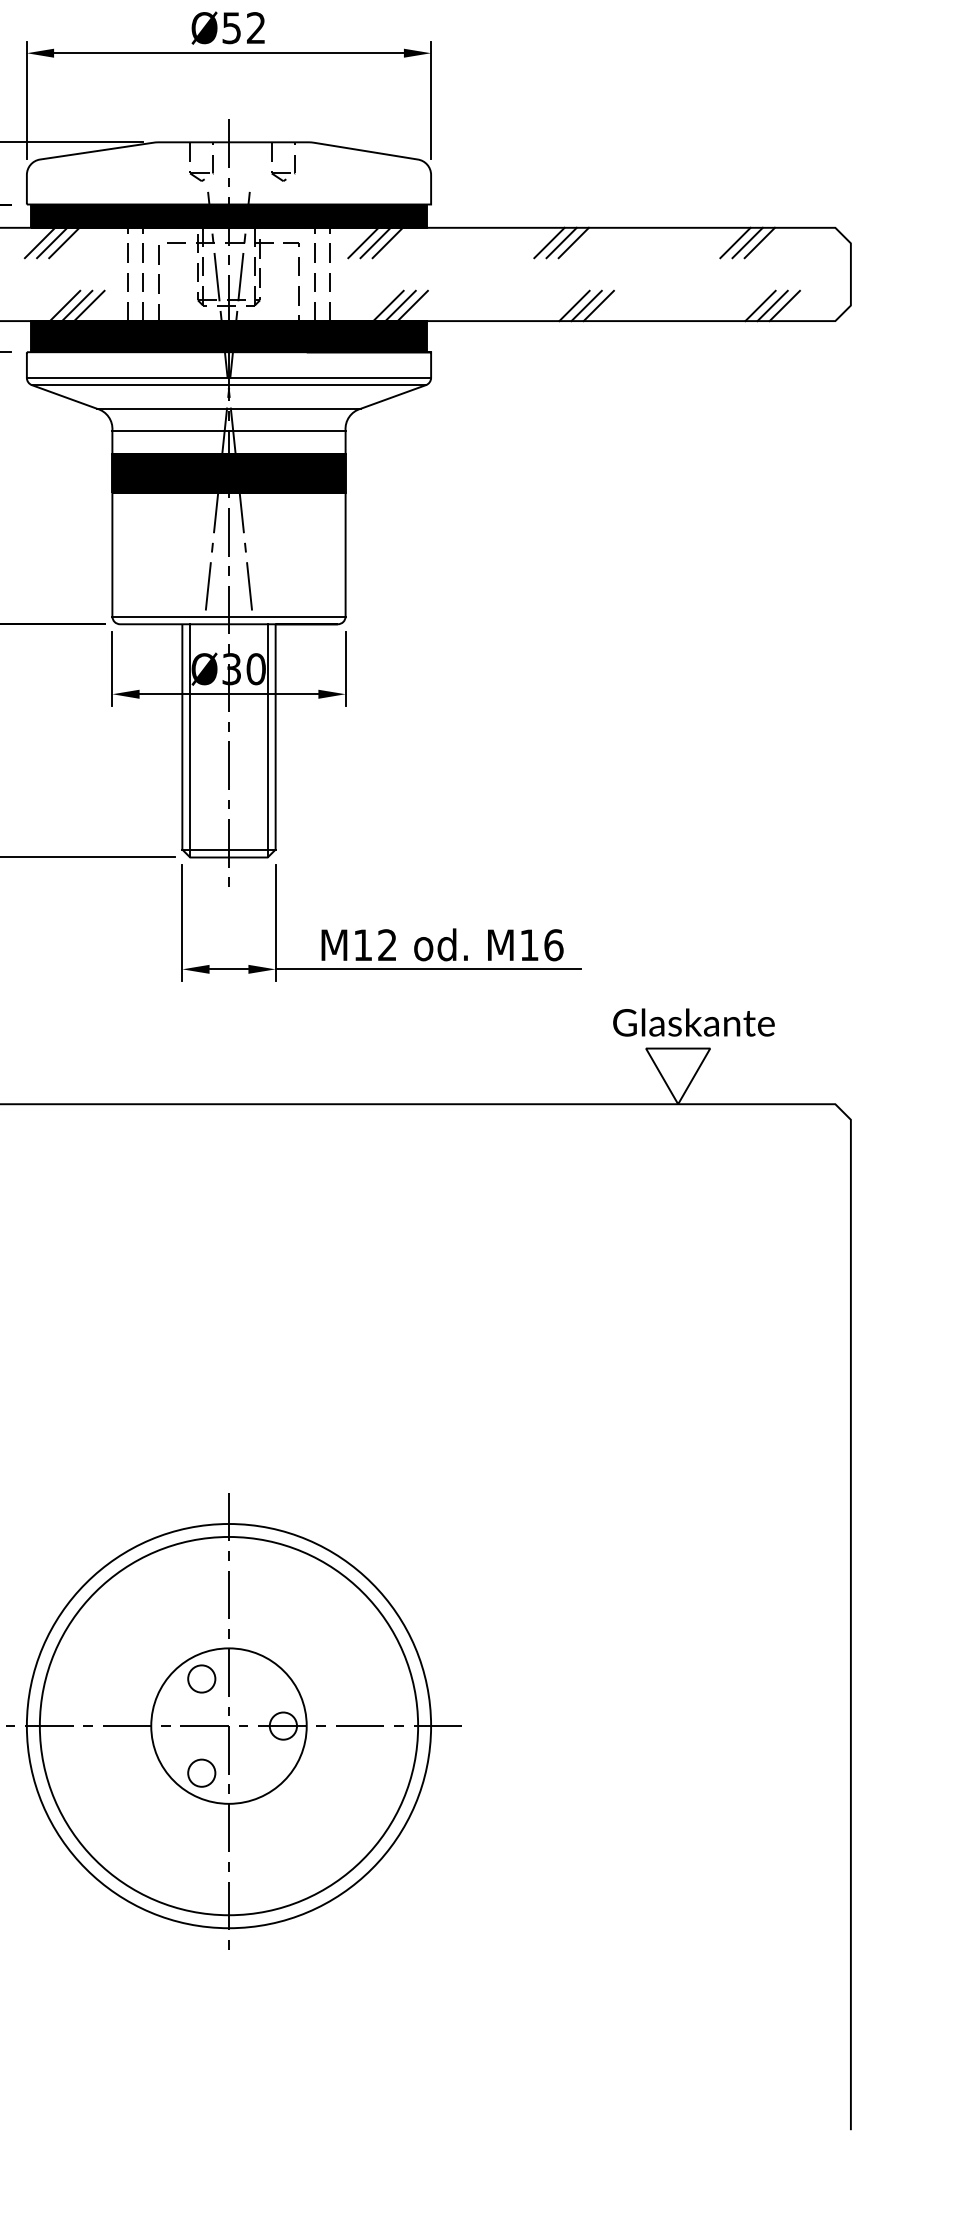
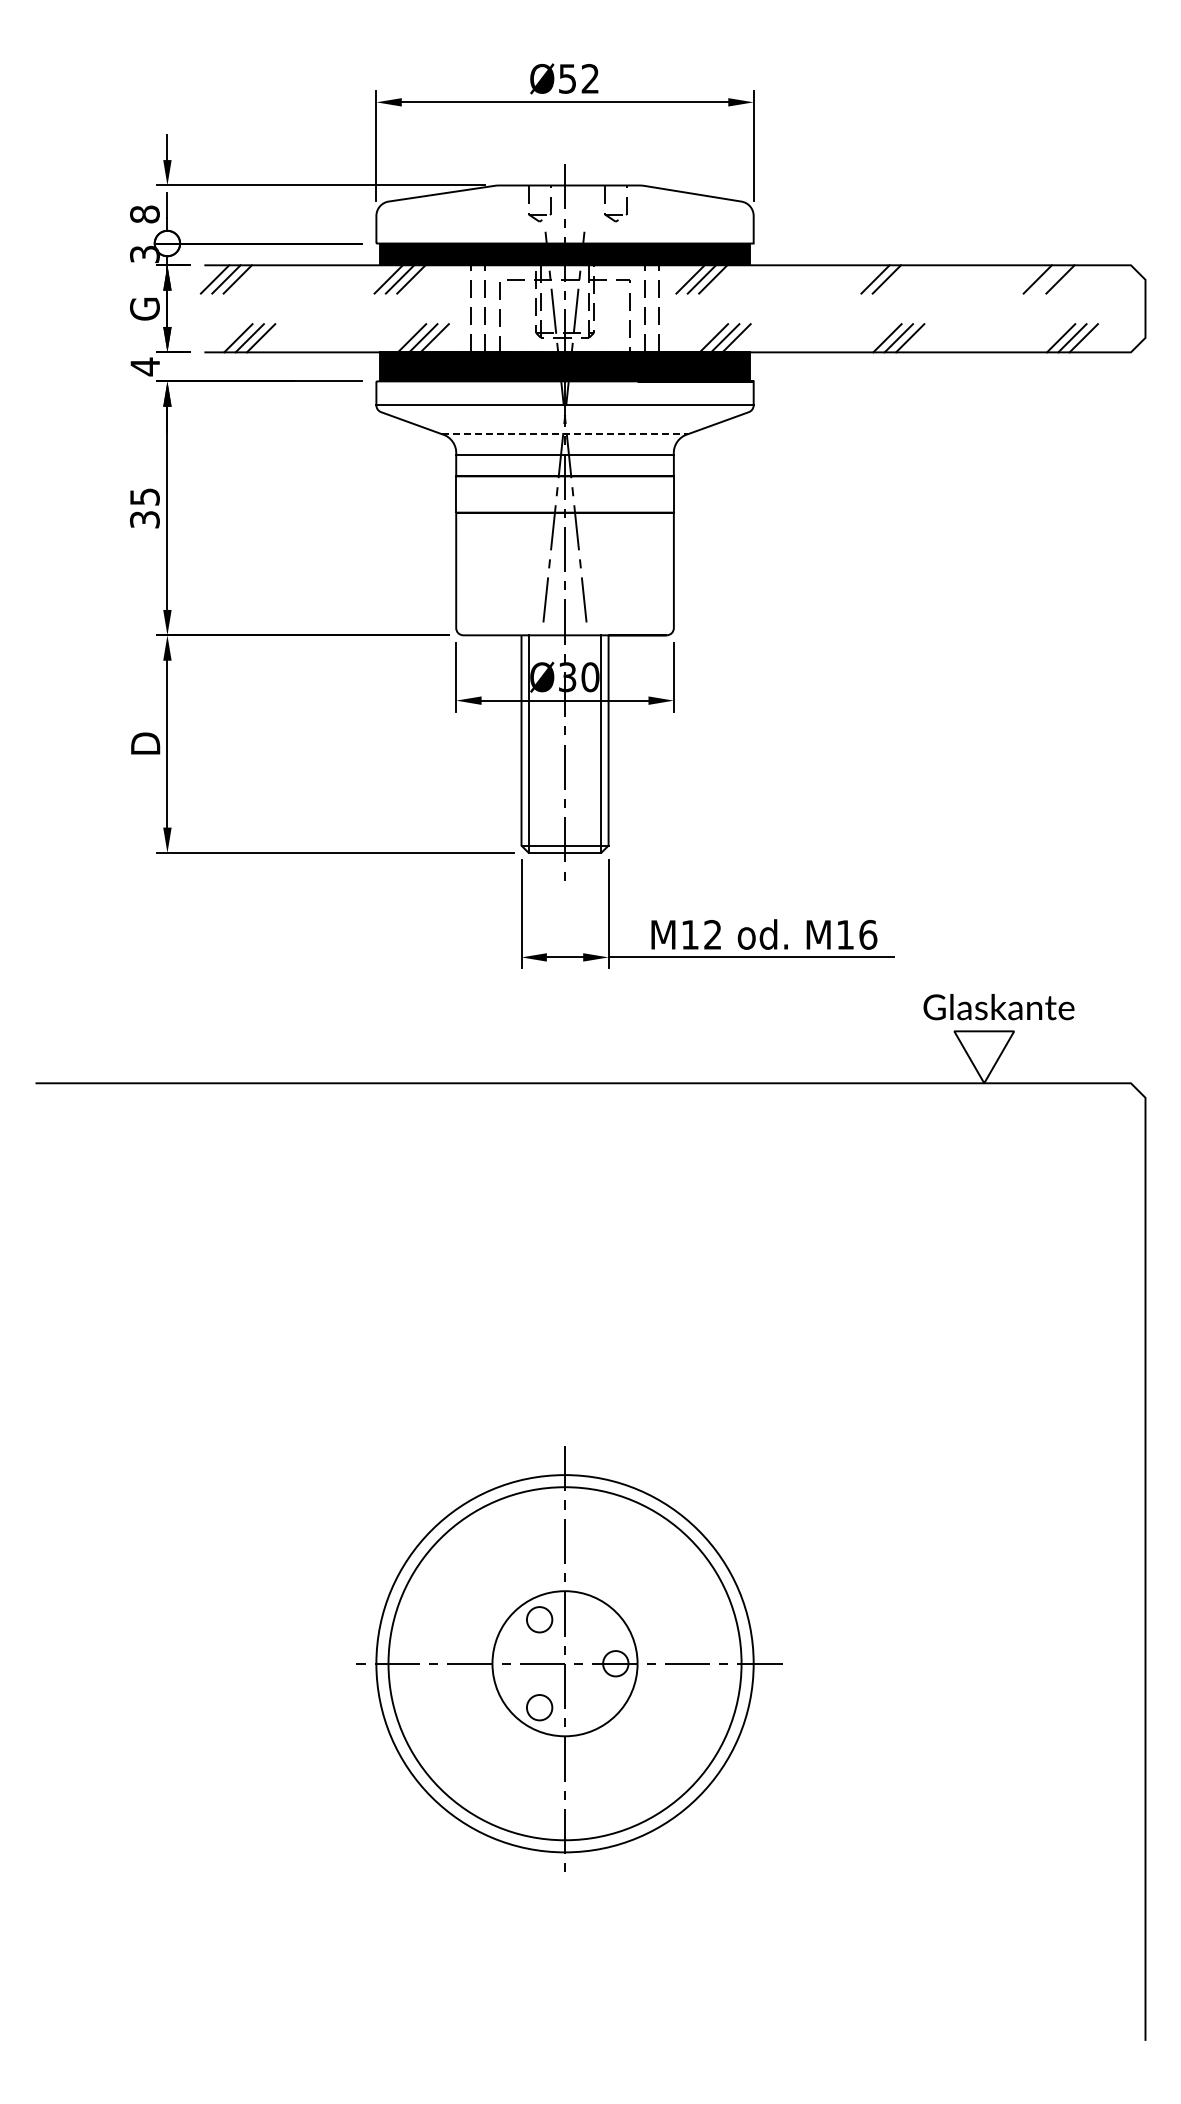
line: (549, 243) -> (864, 279), removed
line: (746, 243) -> (1048, 279), removed
line: (228, 385) -> (564, 412), removed
line: (229, 409) -> (565, 434), solid -> dashed
fill: (228, 473) -> (564, 494), removed
line: (228, 616) -> (564, 628), removed

